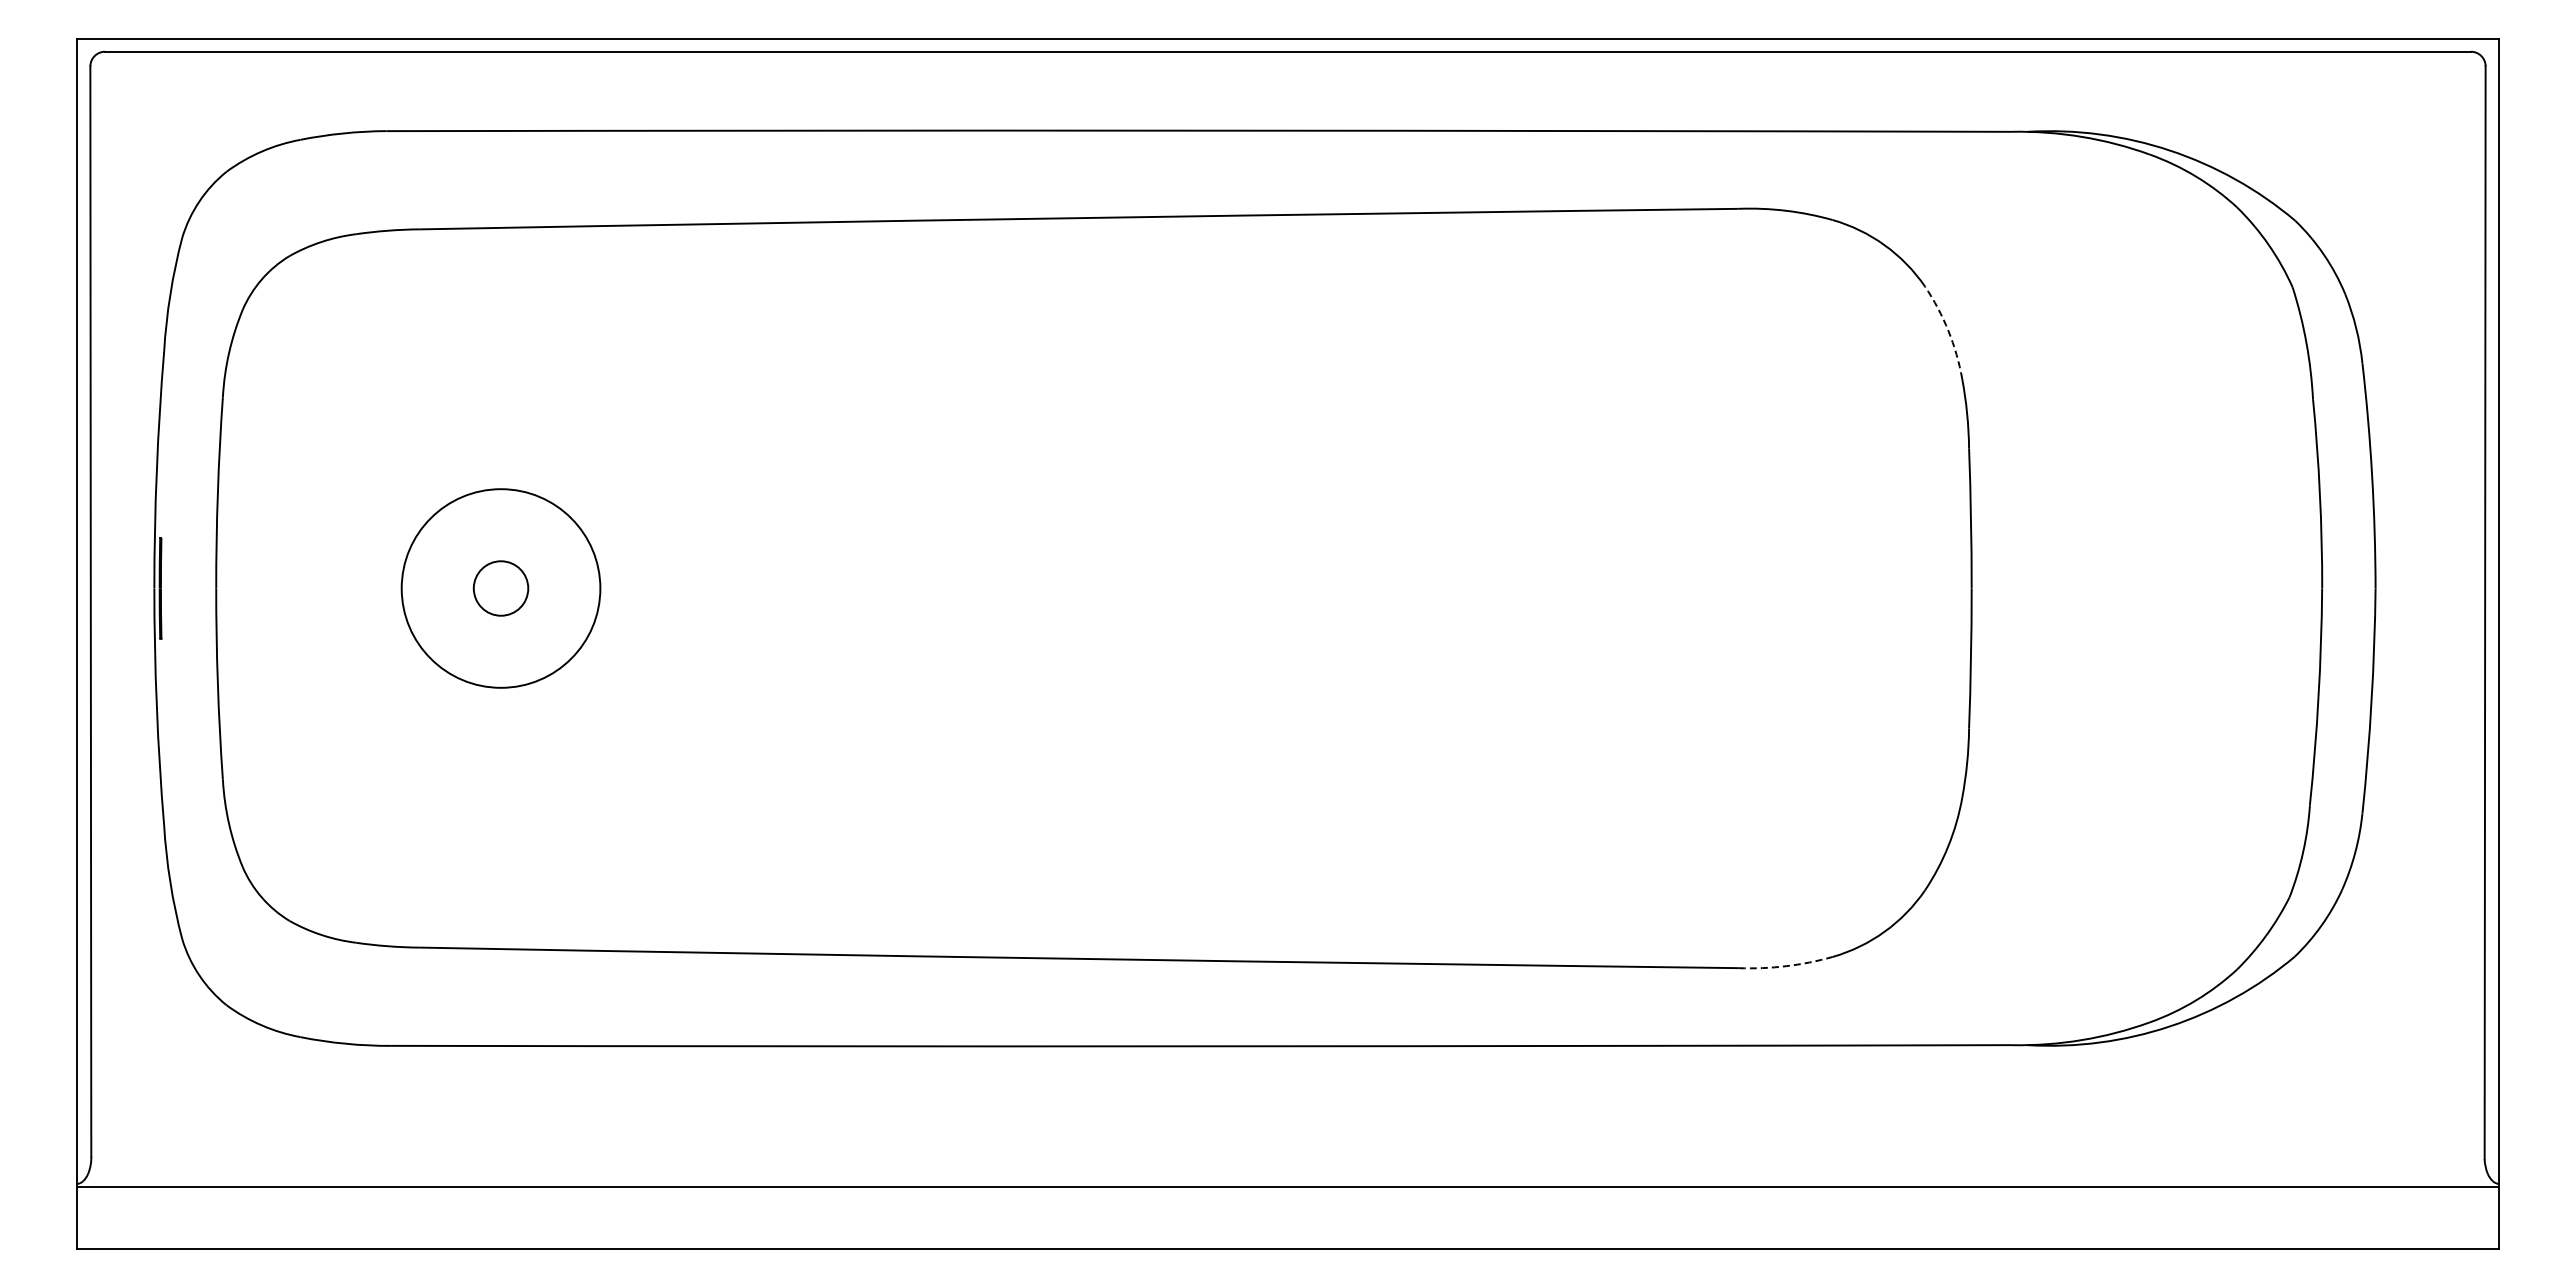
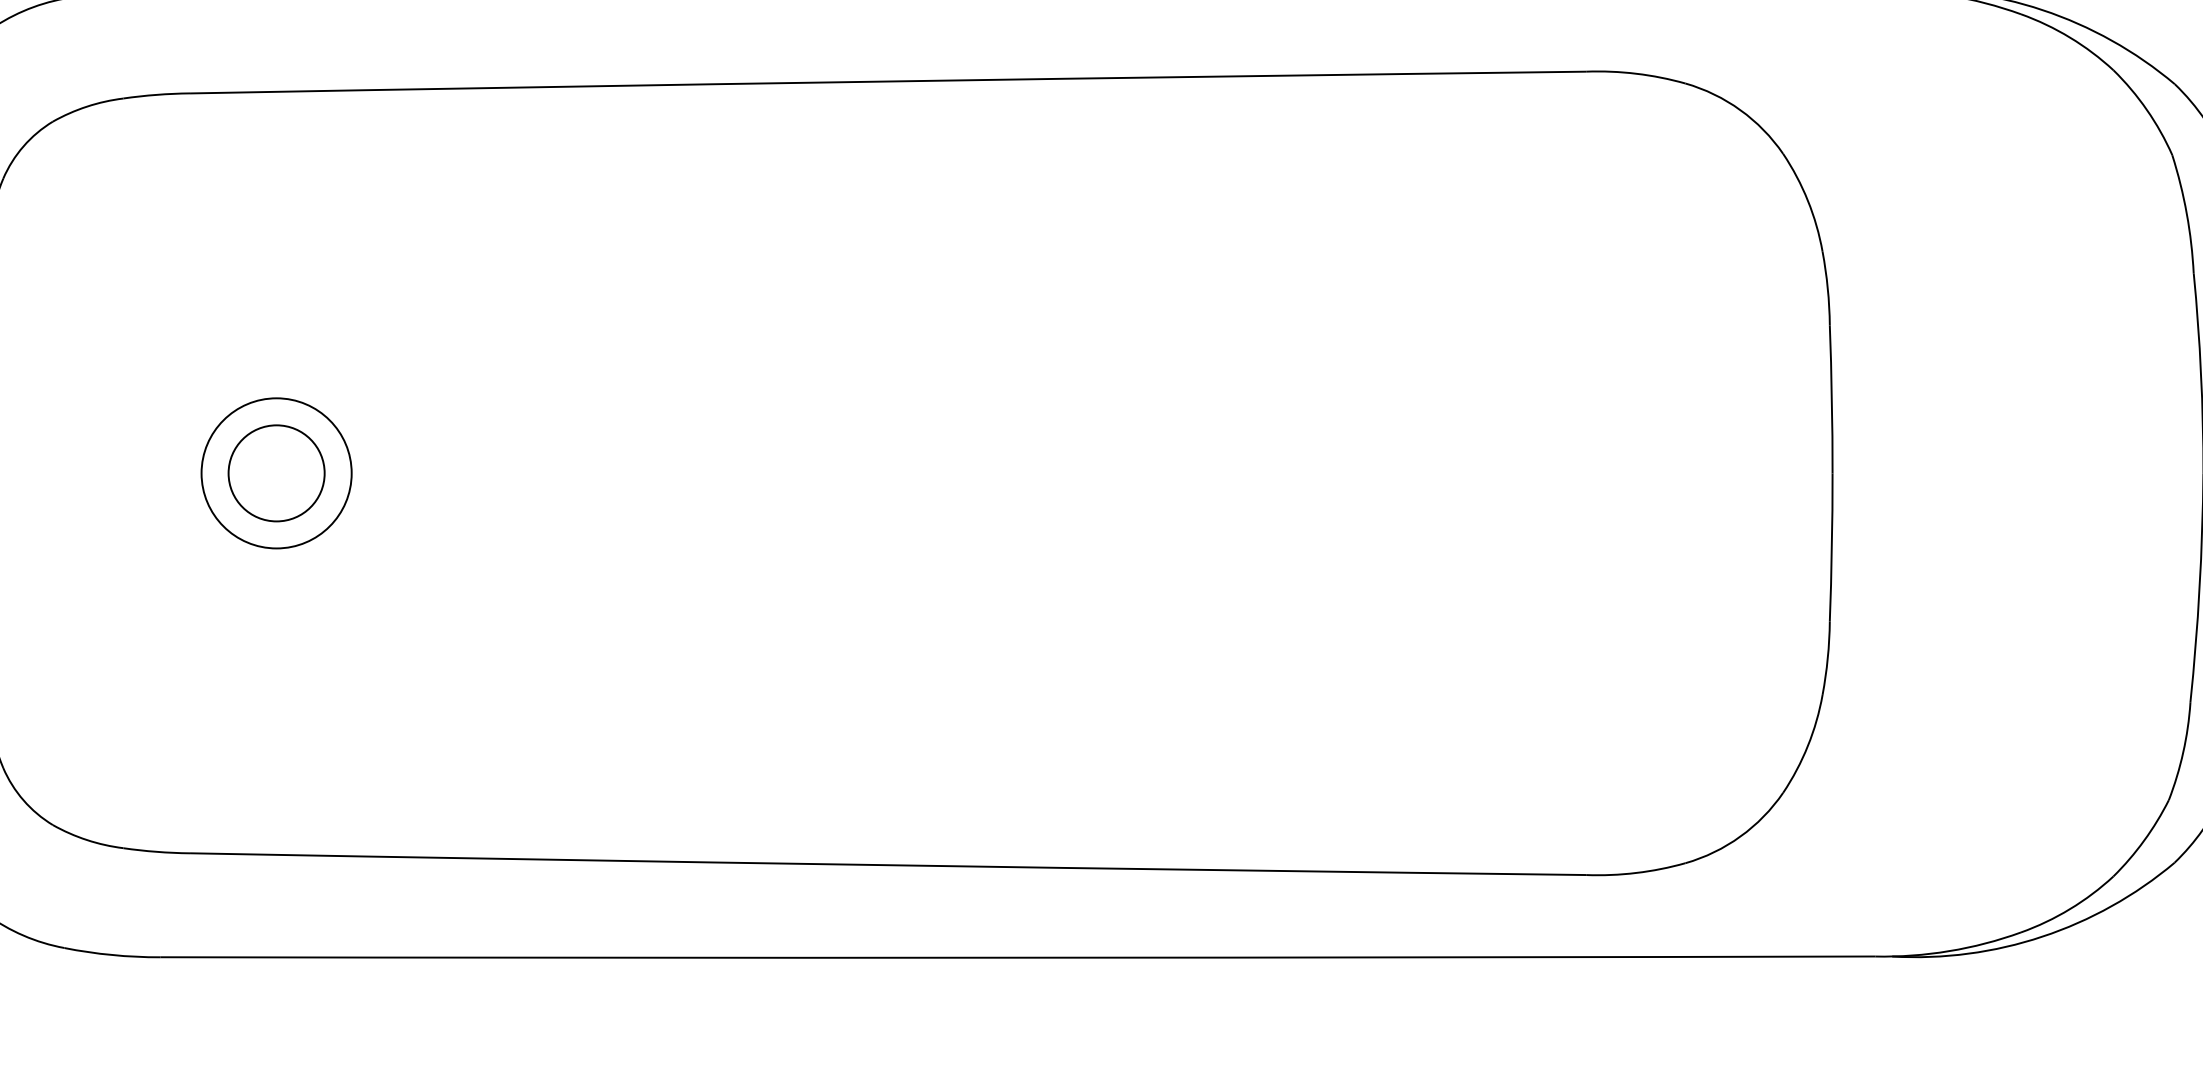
arc: (1948, 330) -> (1808, 200), dashed -> solid
circle: (500, 588) -> (276, 473), size x0.71
circle: (500, 588) -> (276, 473), size x1.67
arc: (1786, 966) -> (1636, 873), dashed -> solid

